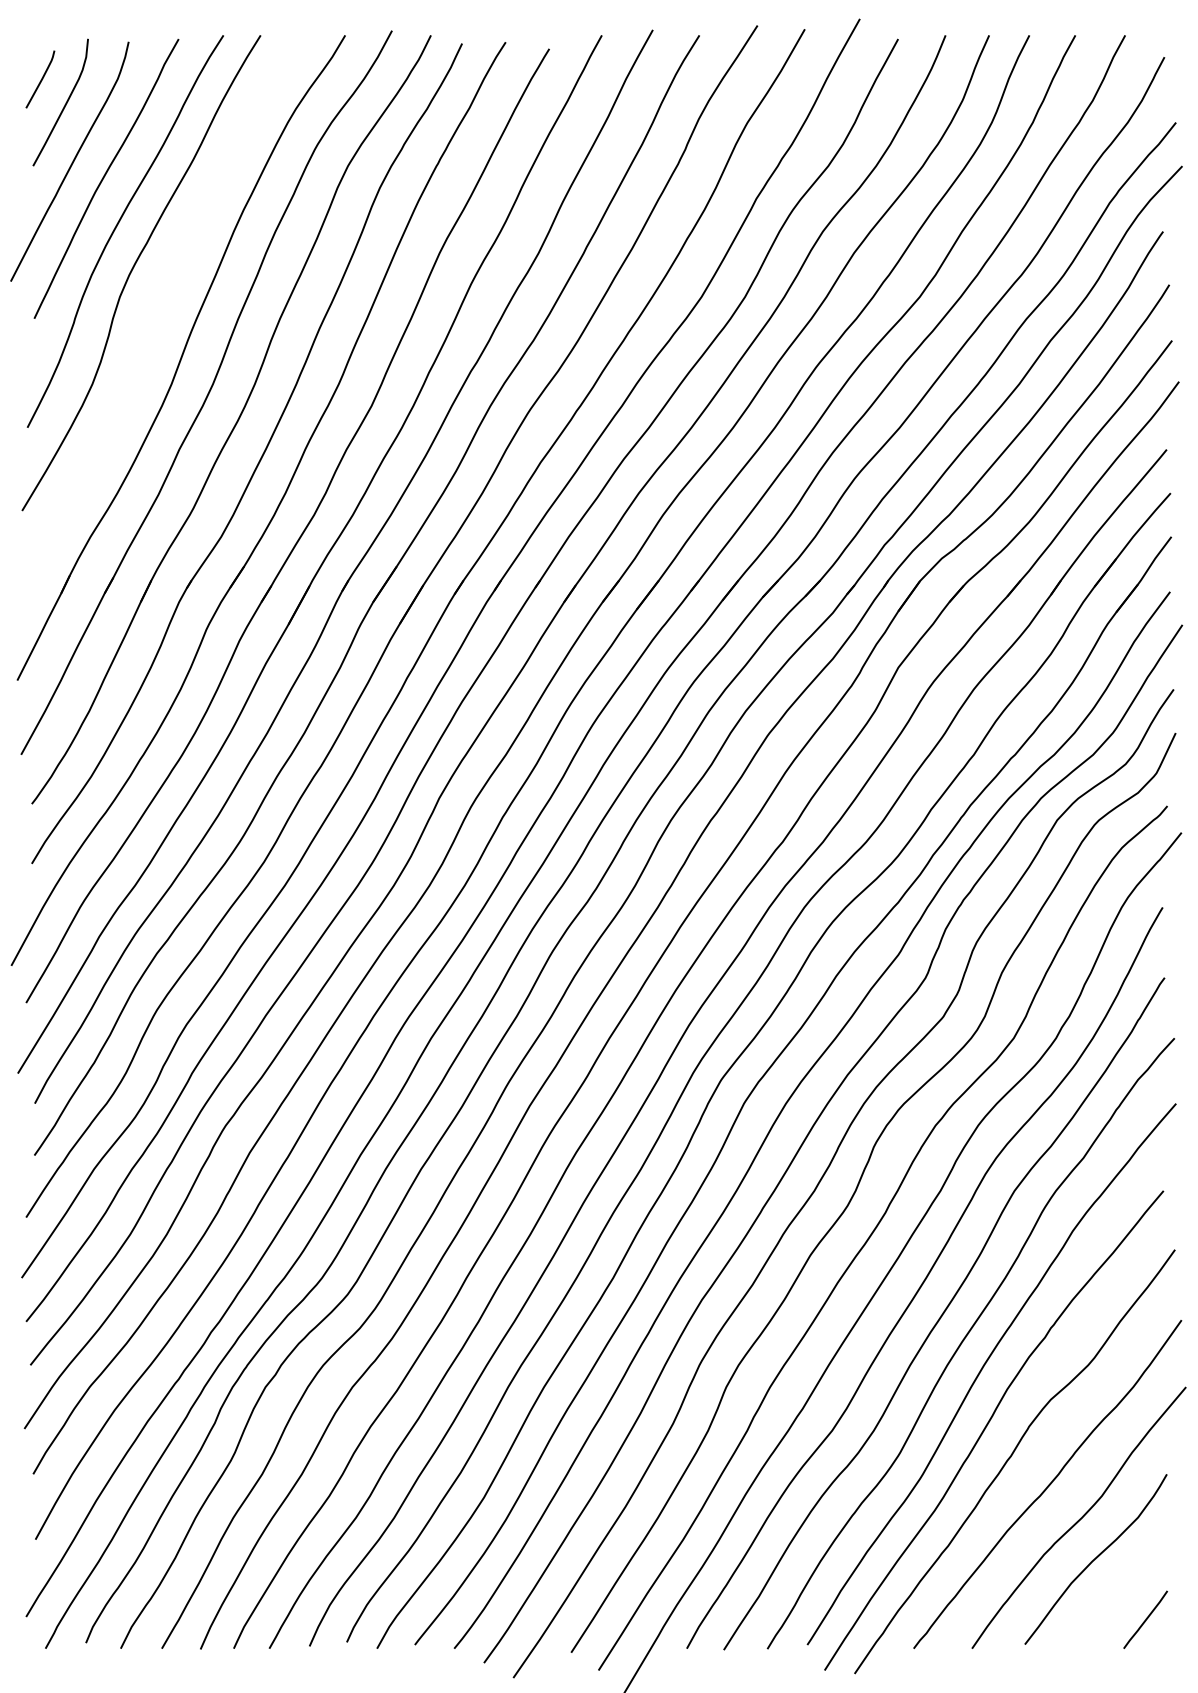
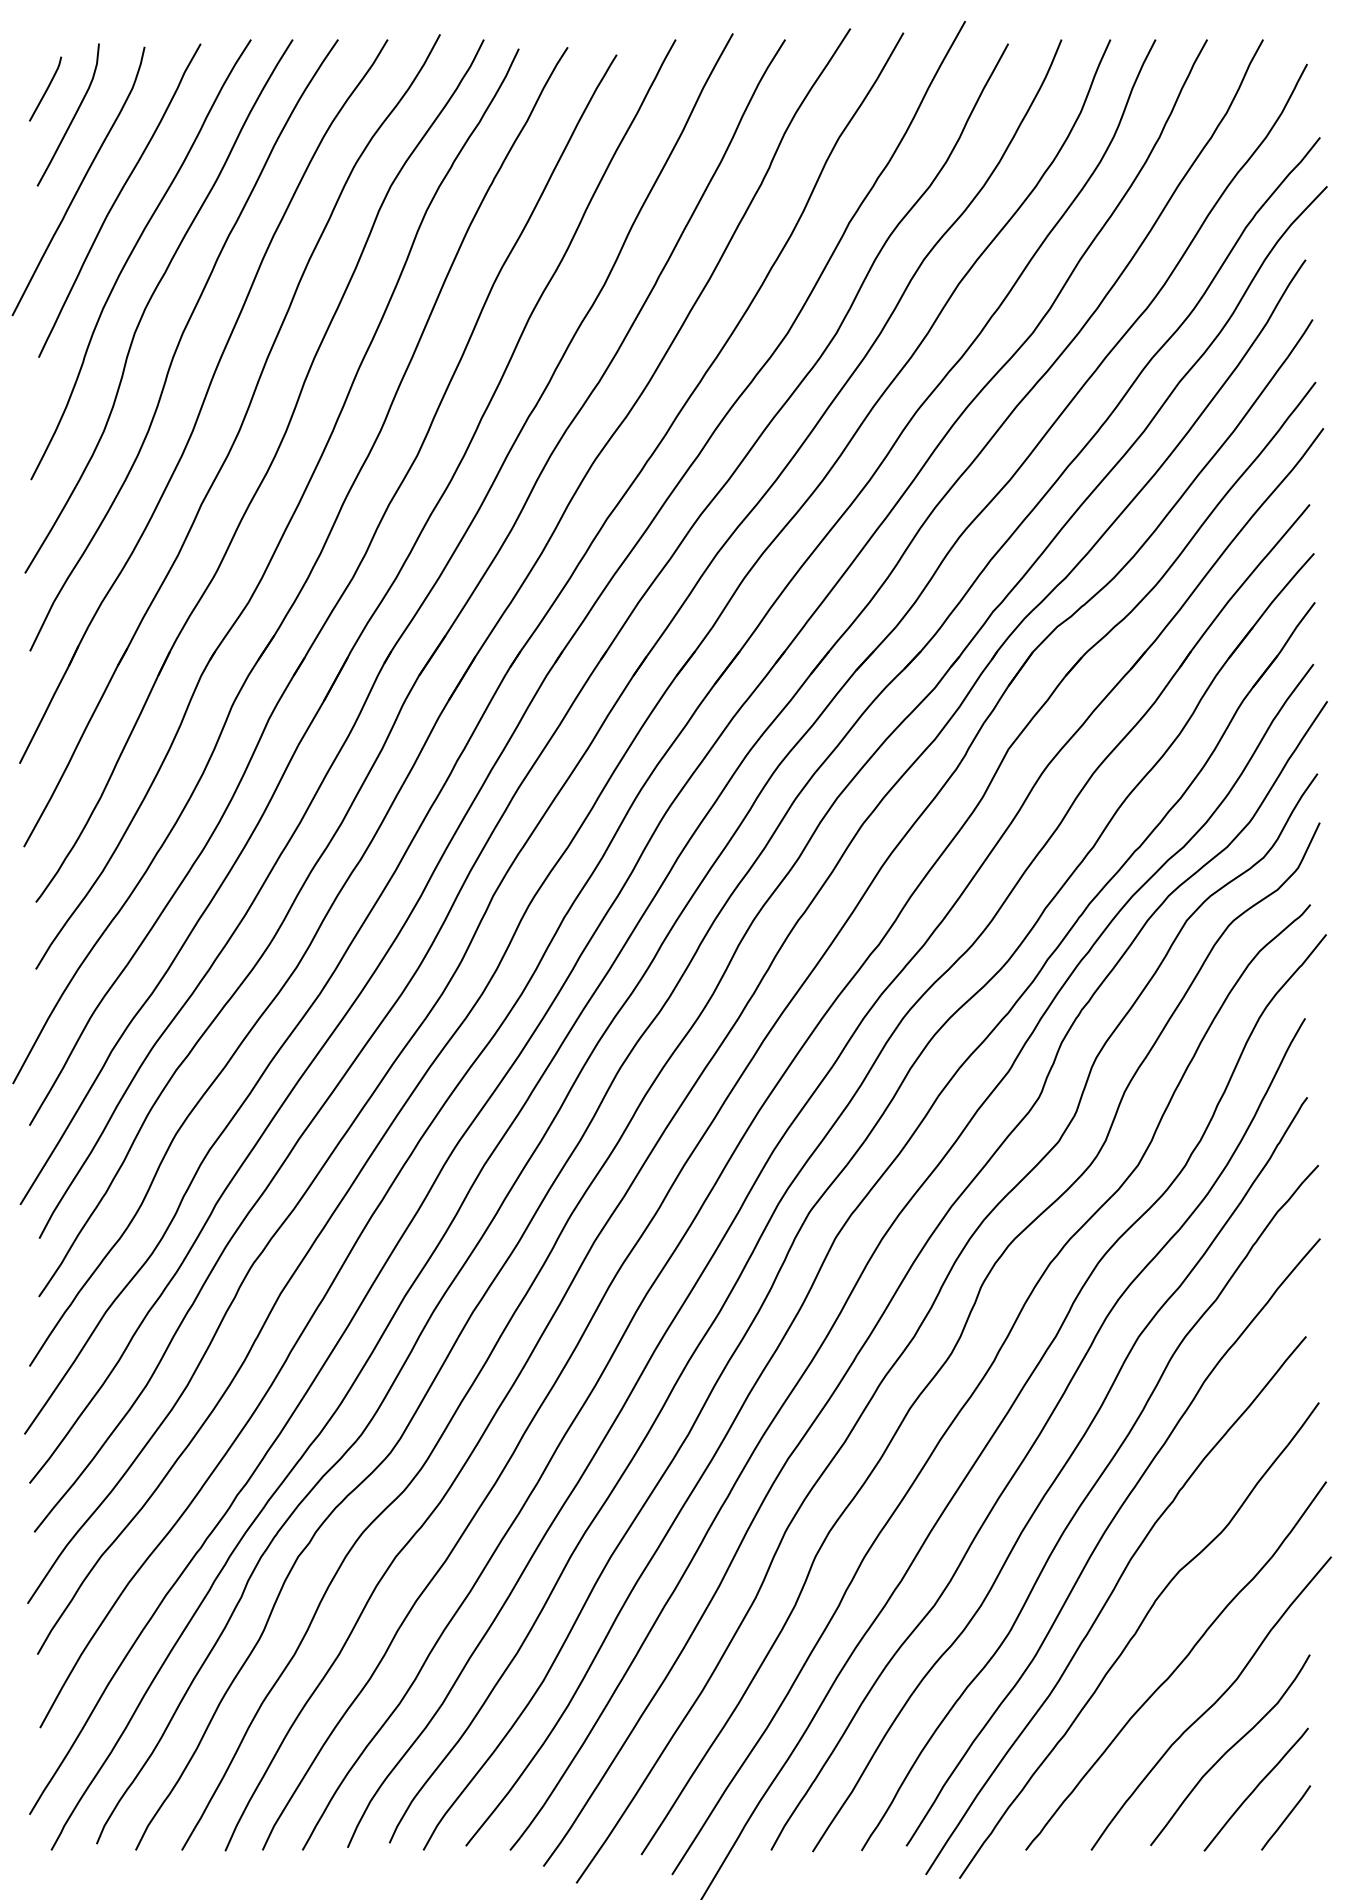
curve: (160, 305) -> (180, 342), added
curve: (1118, 1594) -> (1255, 1789), added

